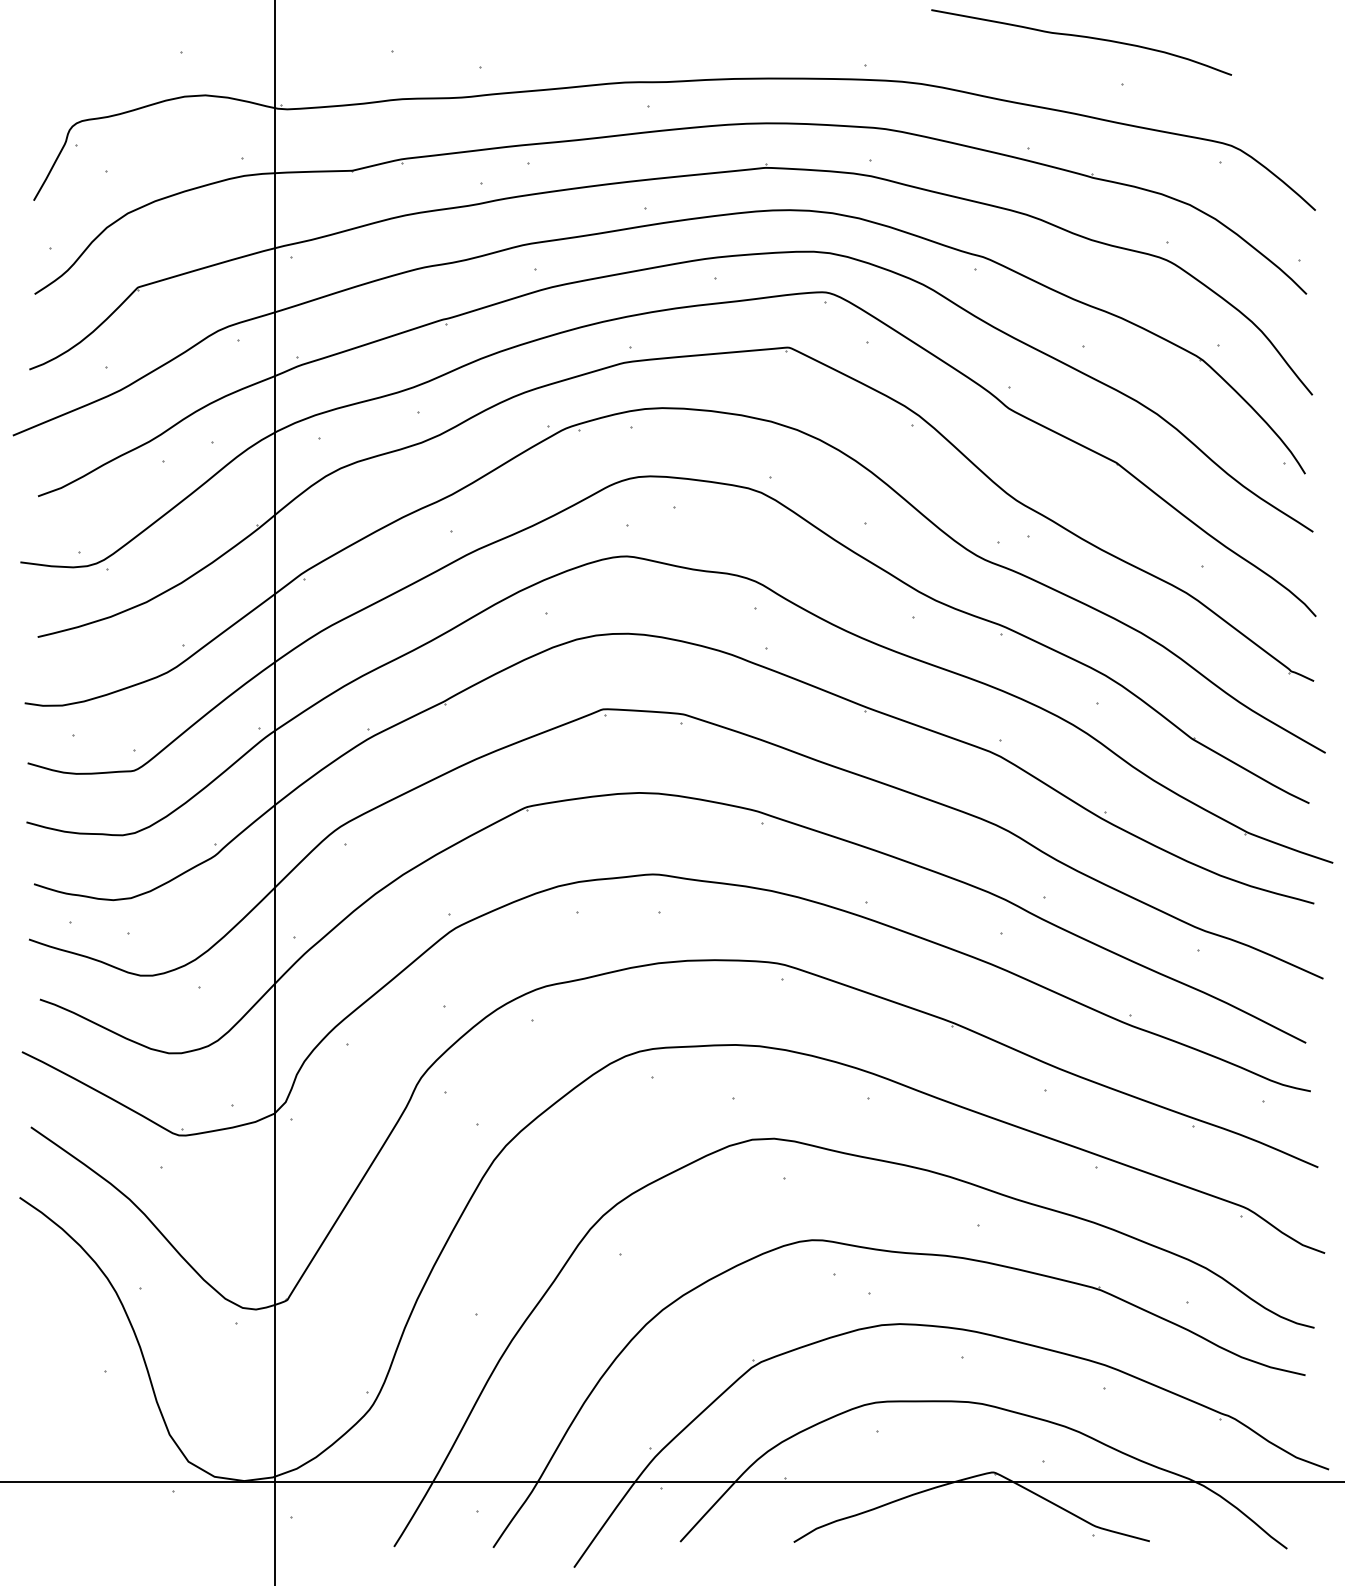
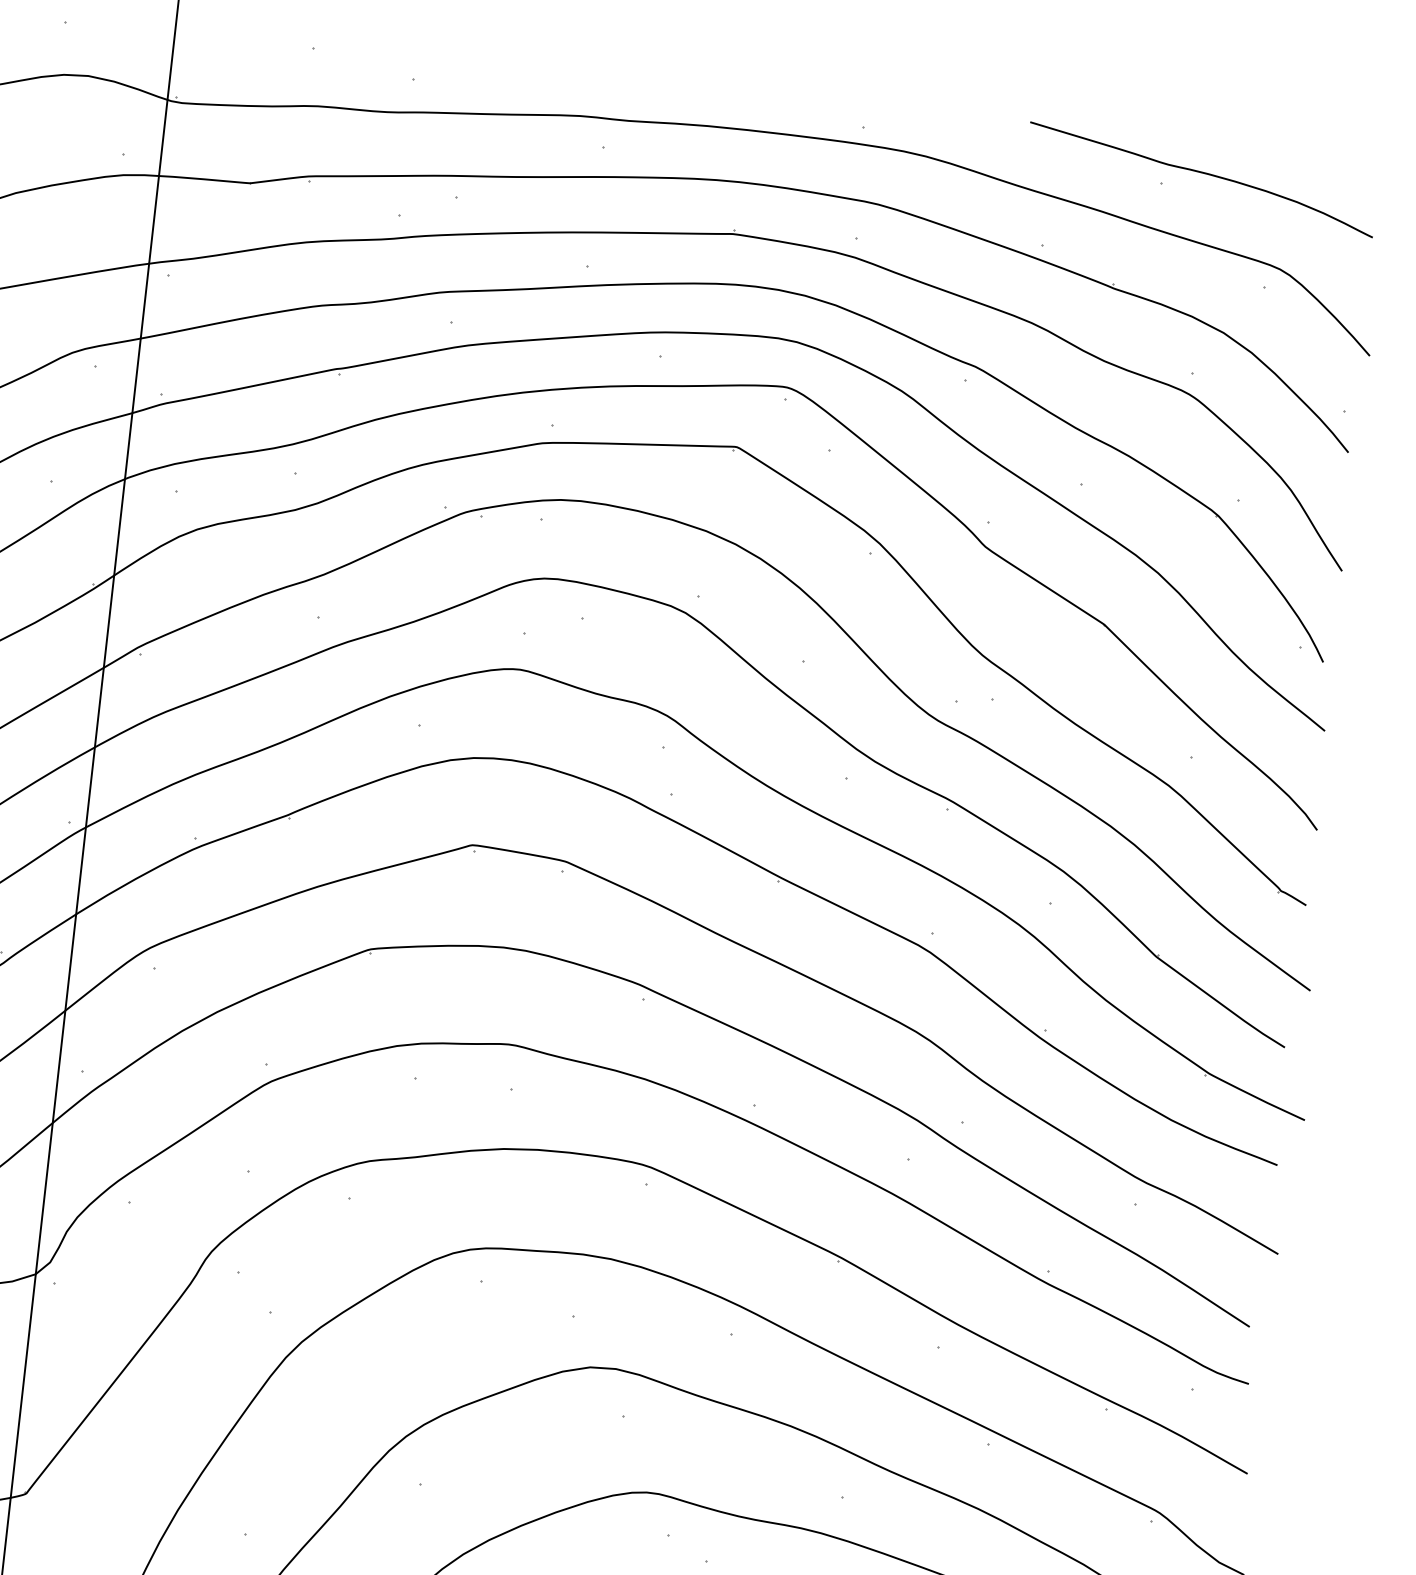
curve: (1081, 37) -> (1202, 173), moved

